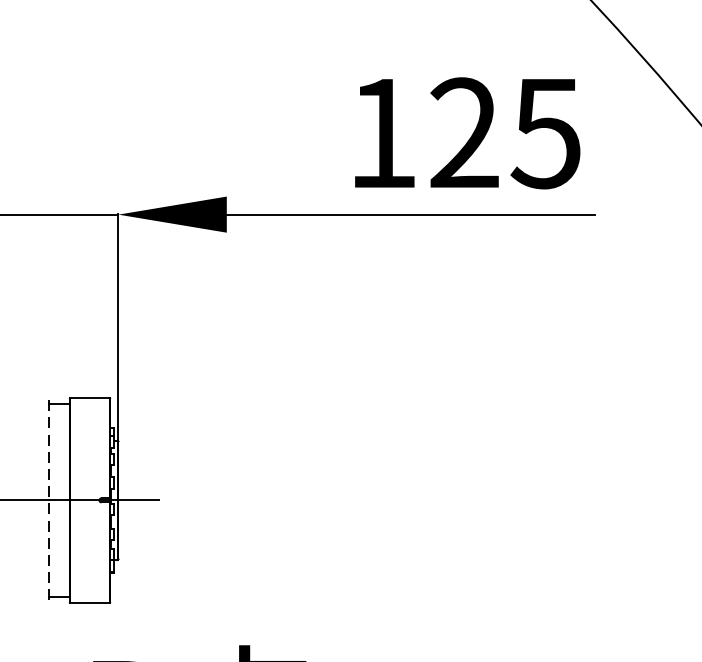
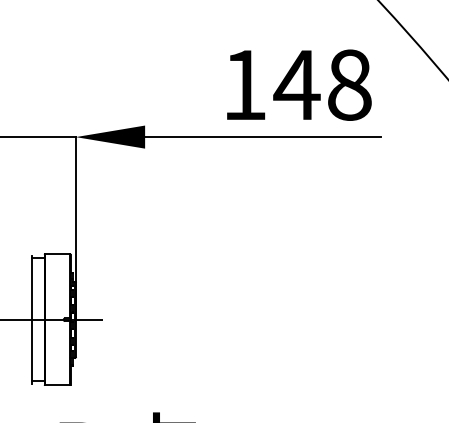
text: (504, 132) -> (322, 84), 125 -> 148
line: (49, 501) -> (31, 320), dashed -> solid

